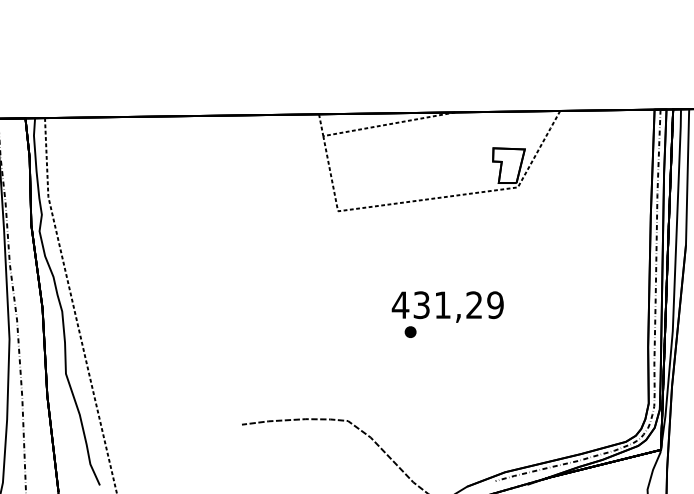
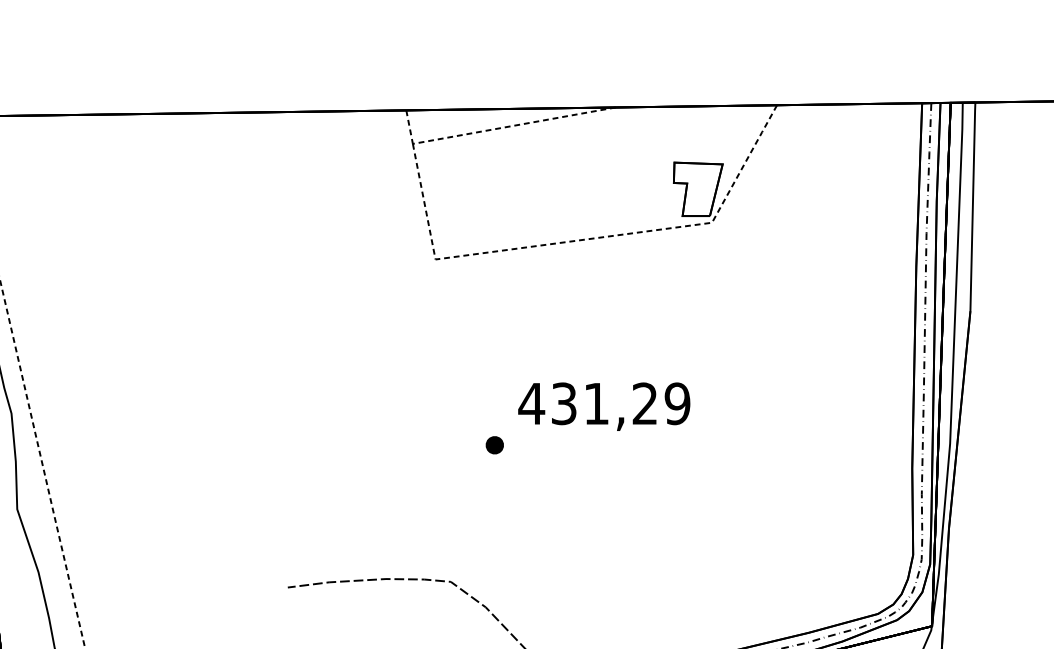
part: (410, 331) -> (494, 444), moved

